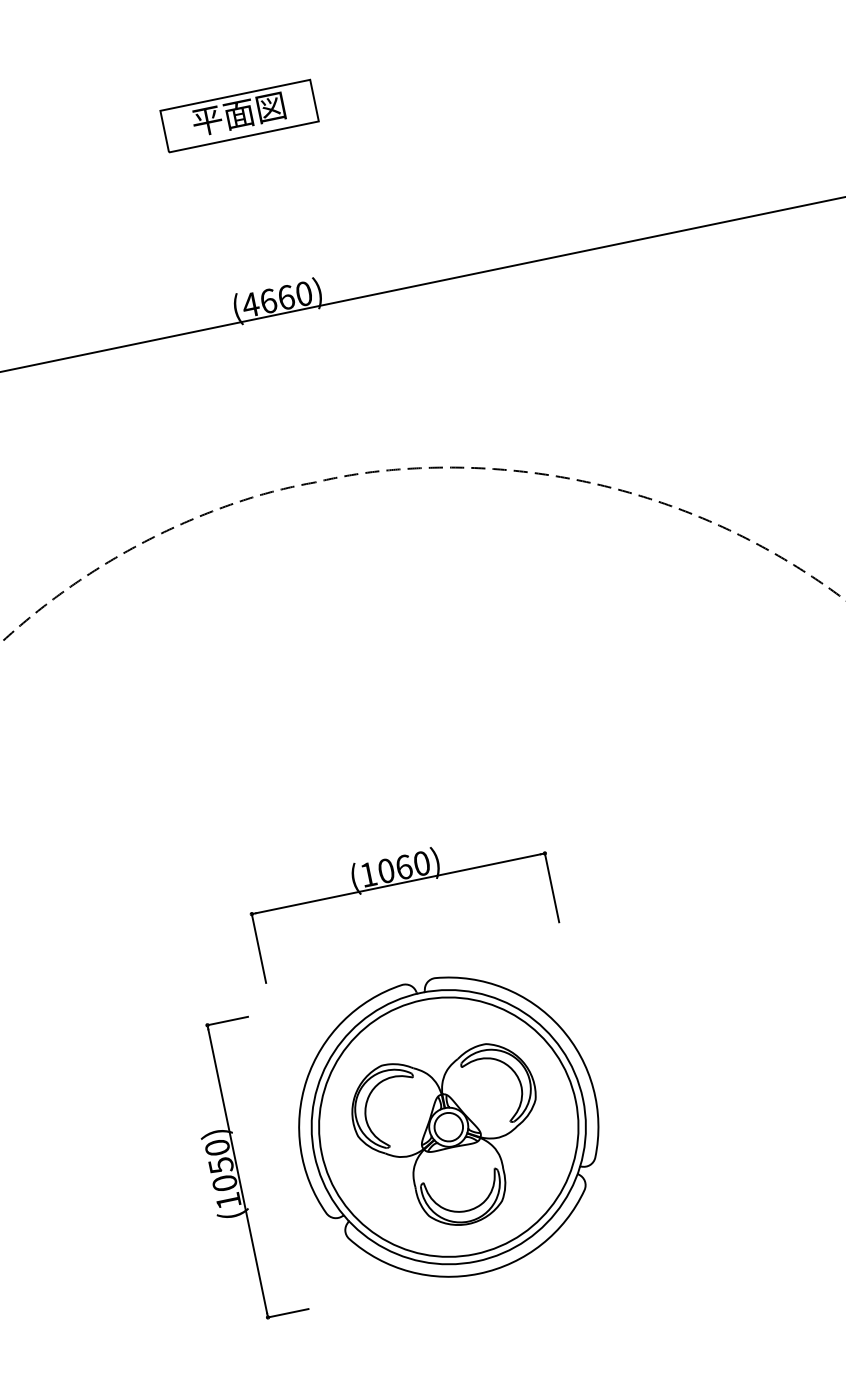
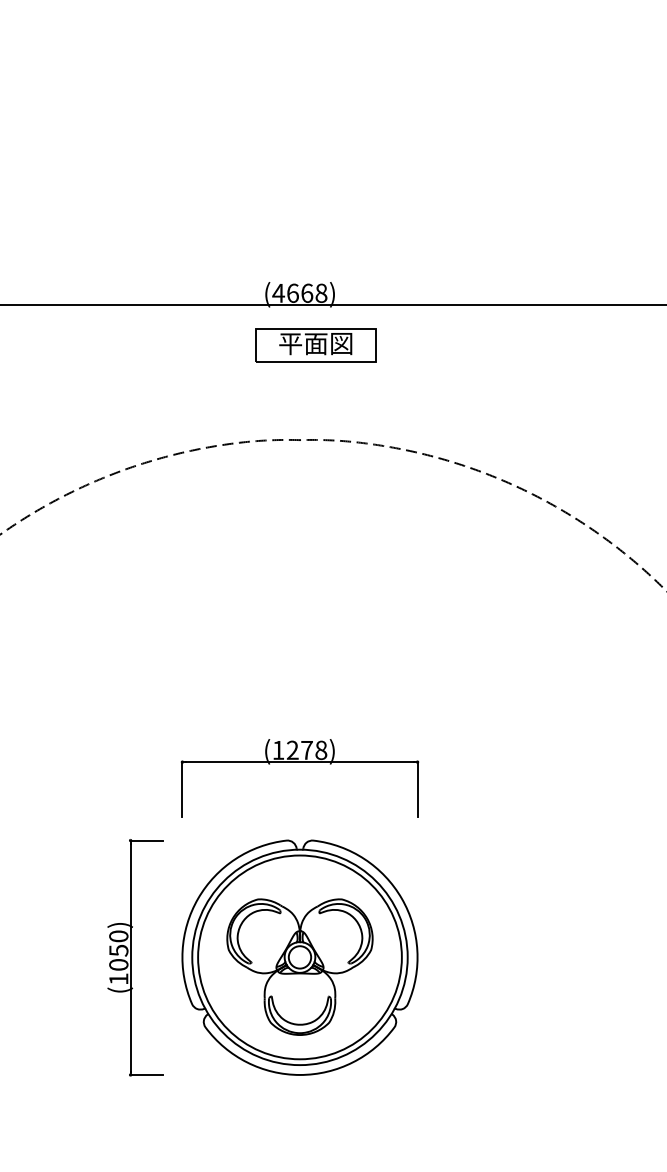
part: (238, 116) -> (315, 345), moved
text: (304, 294) -> (321, 293), (4660) -> (4668)
text: (404, 867) -> (307, 750), (1060) -> (1278)

